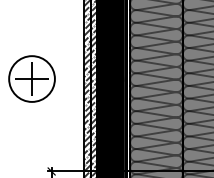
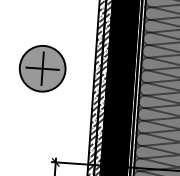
fill: (31, 78) -> (42, 68), added

